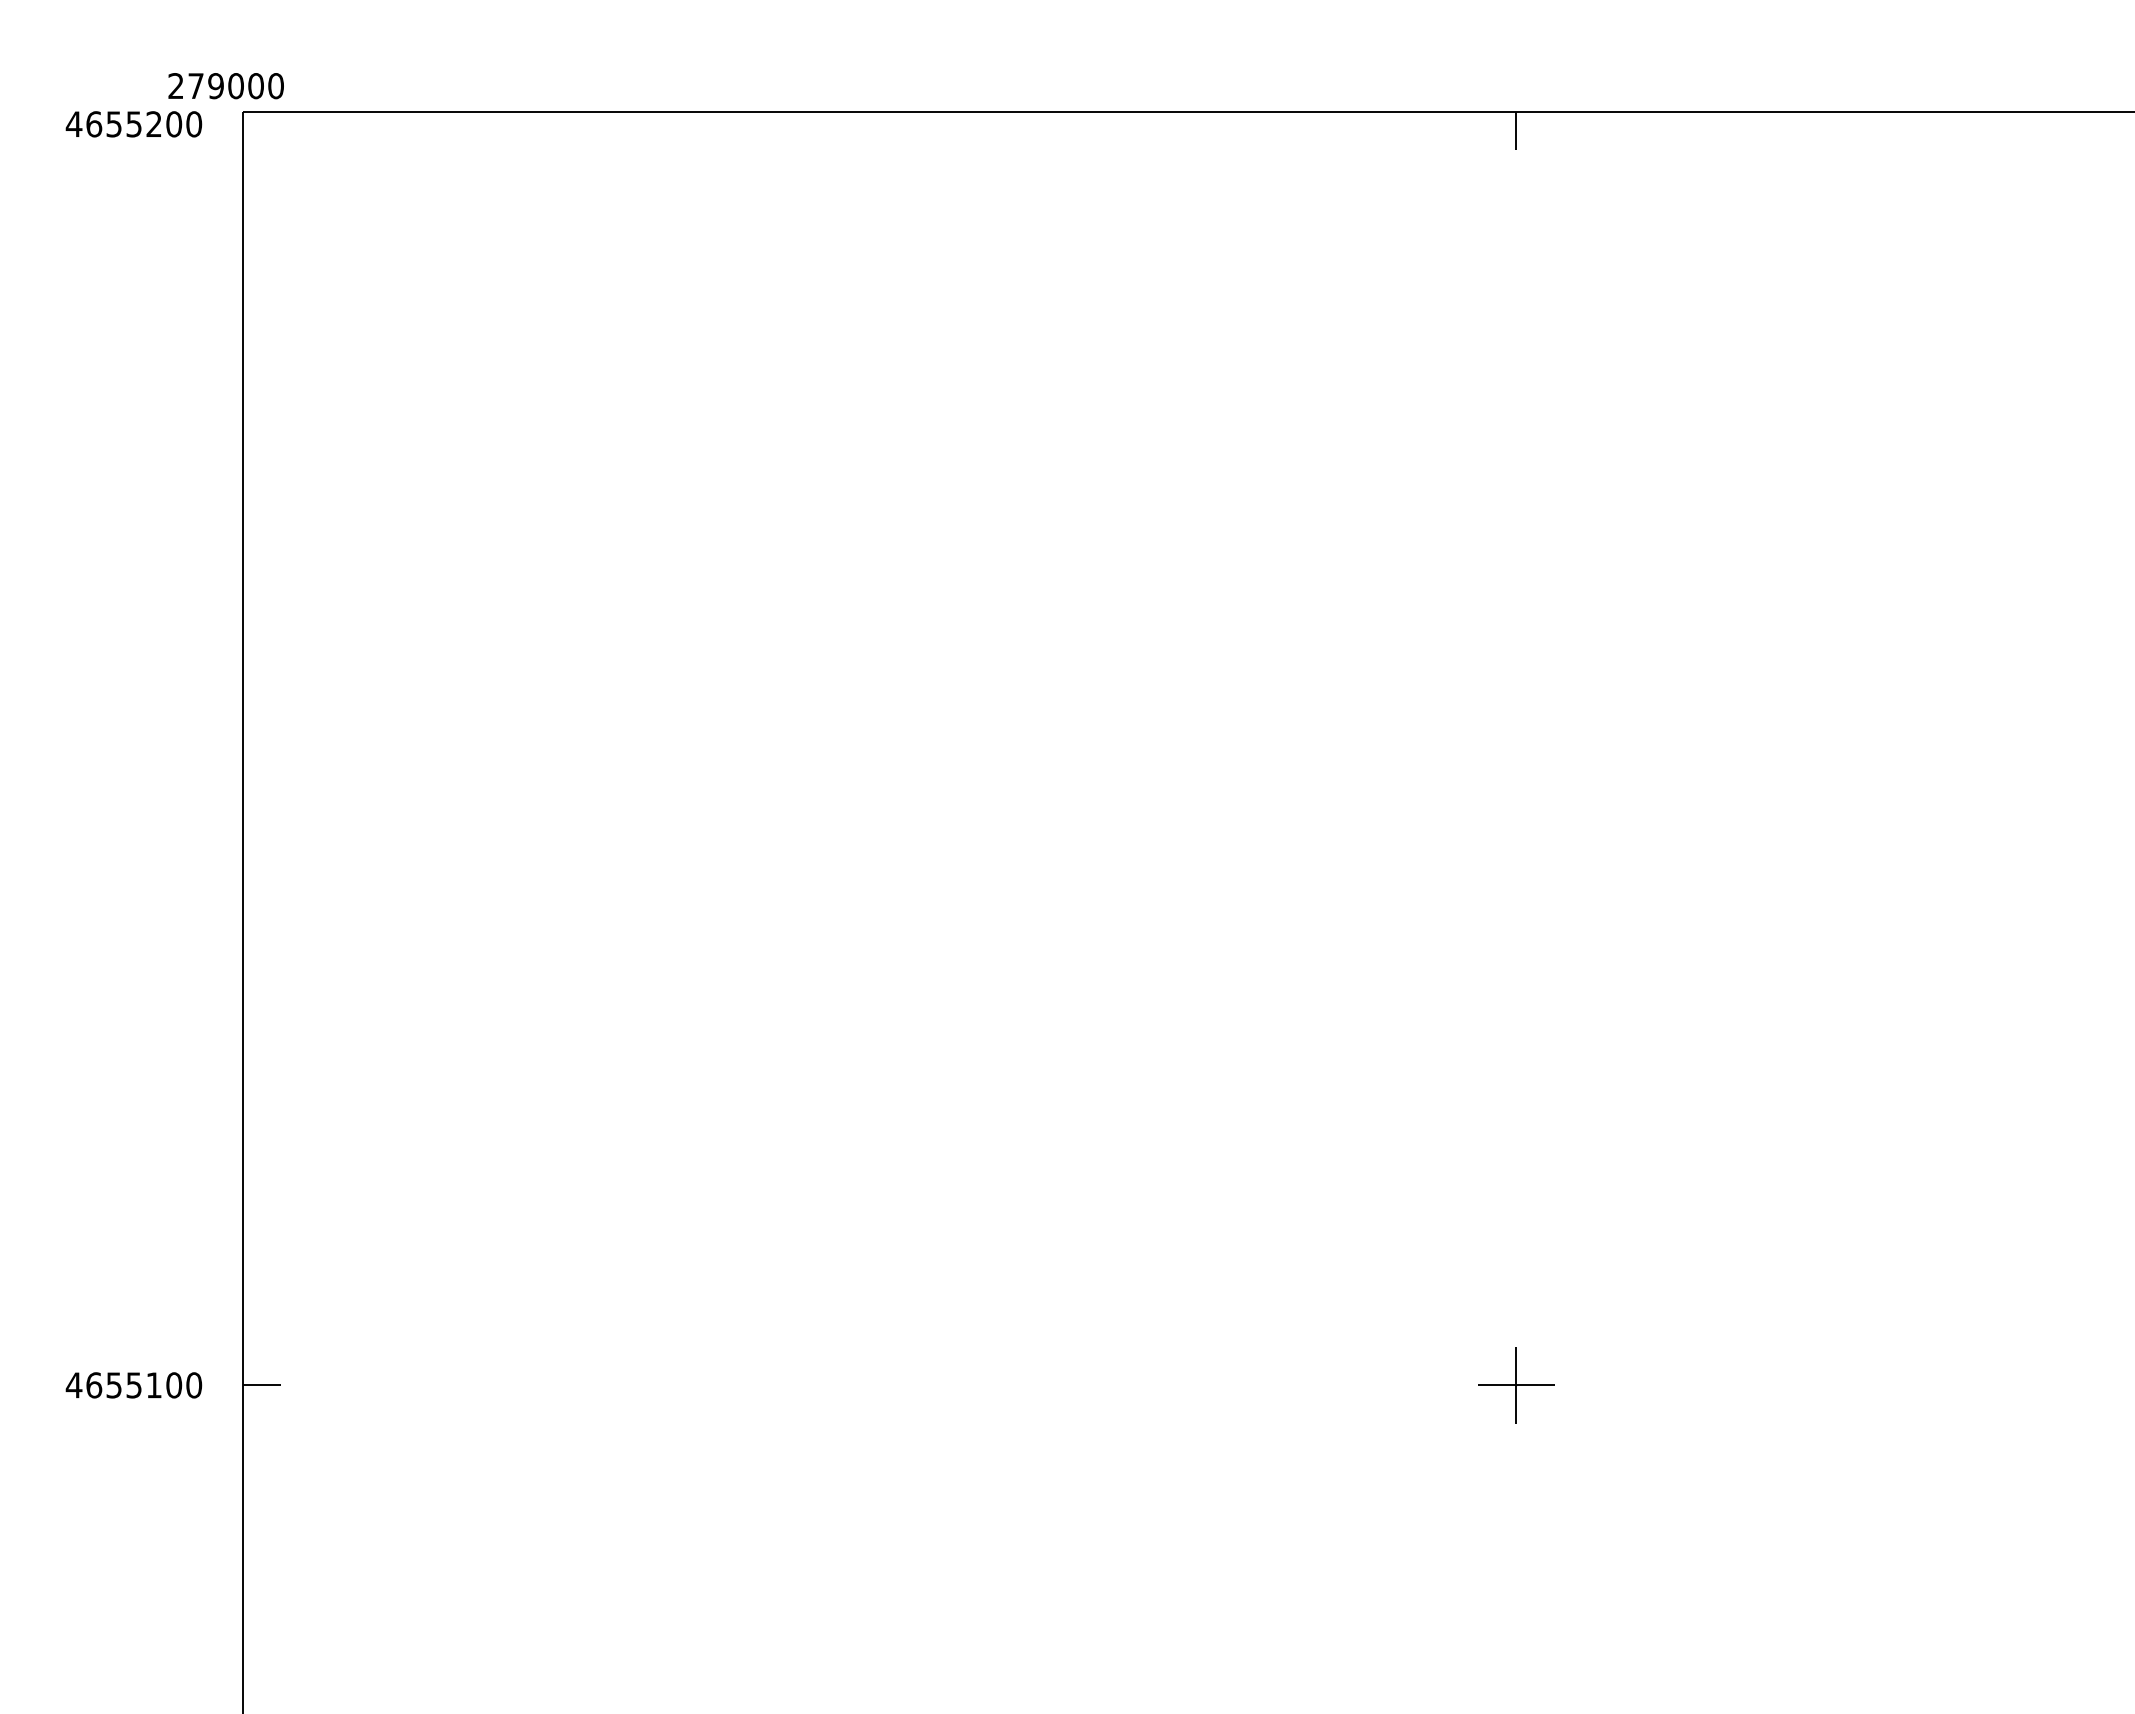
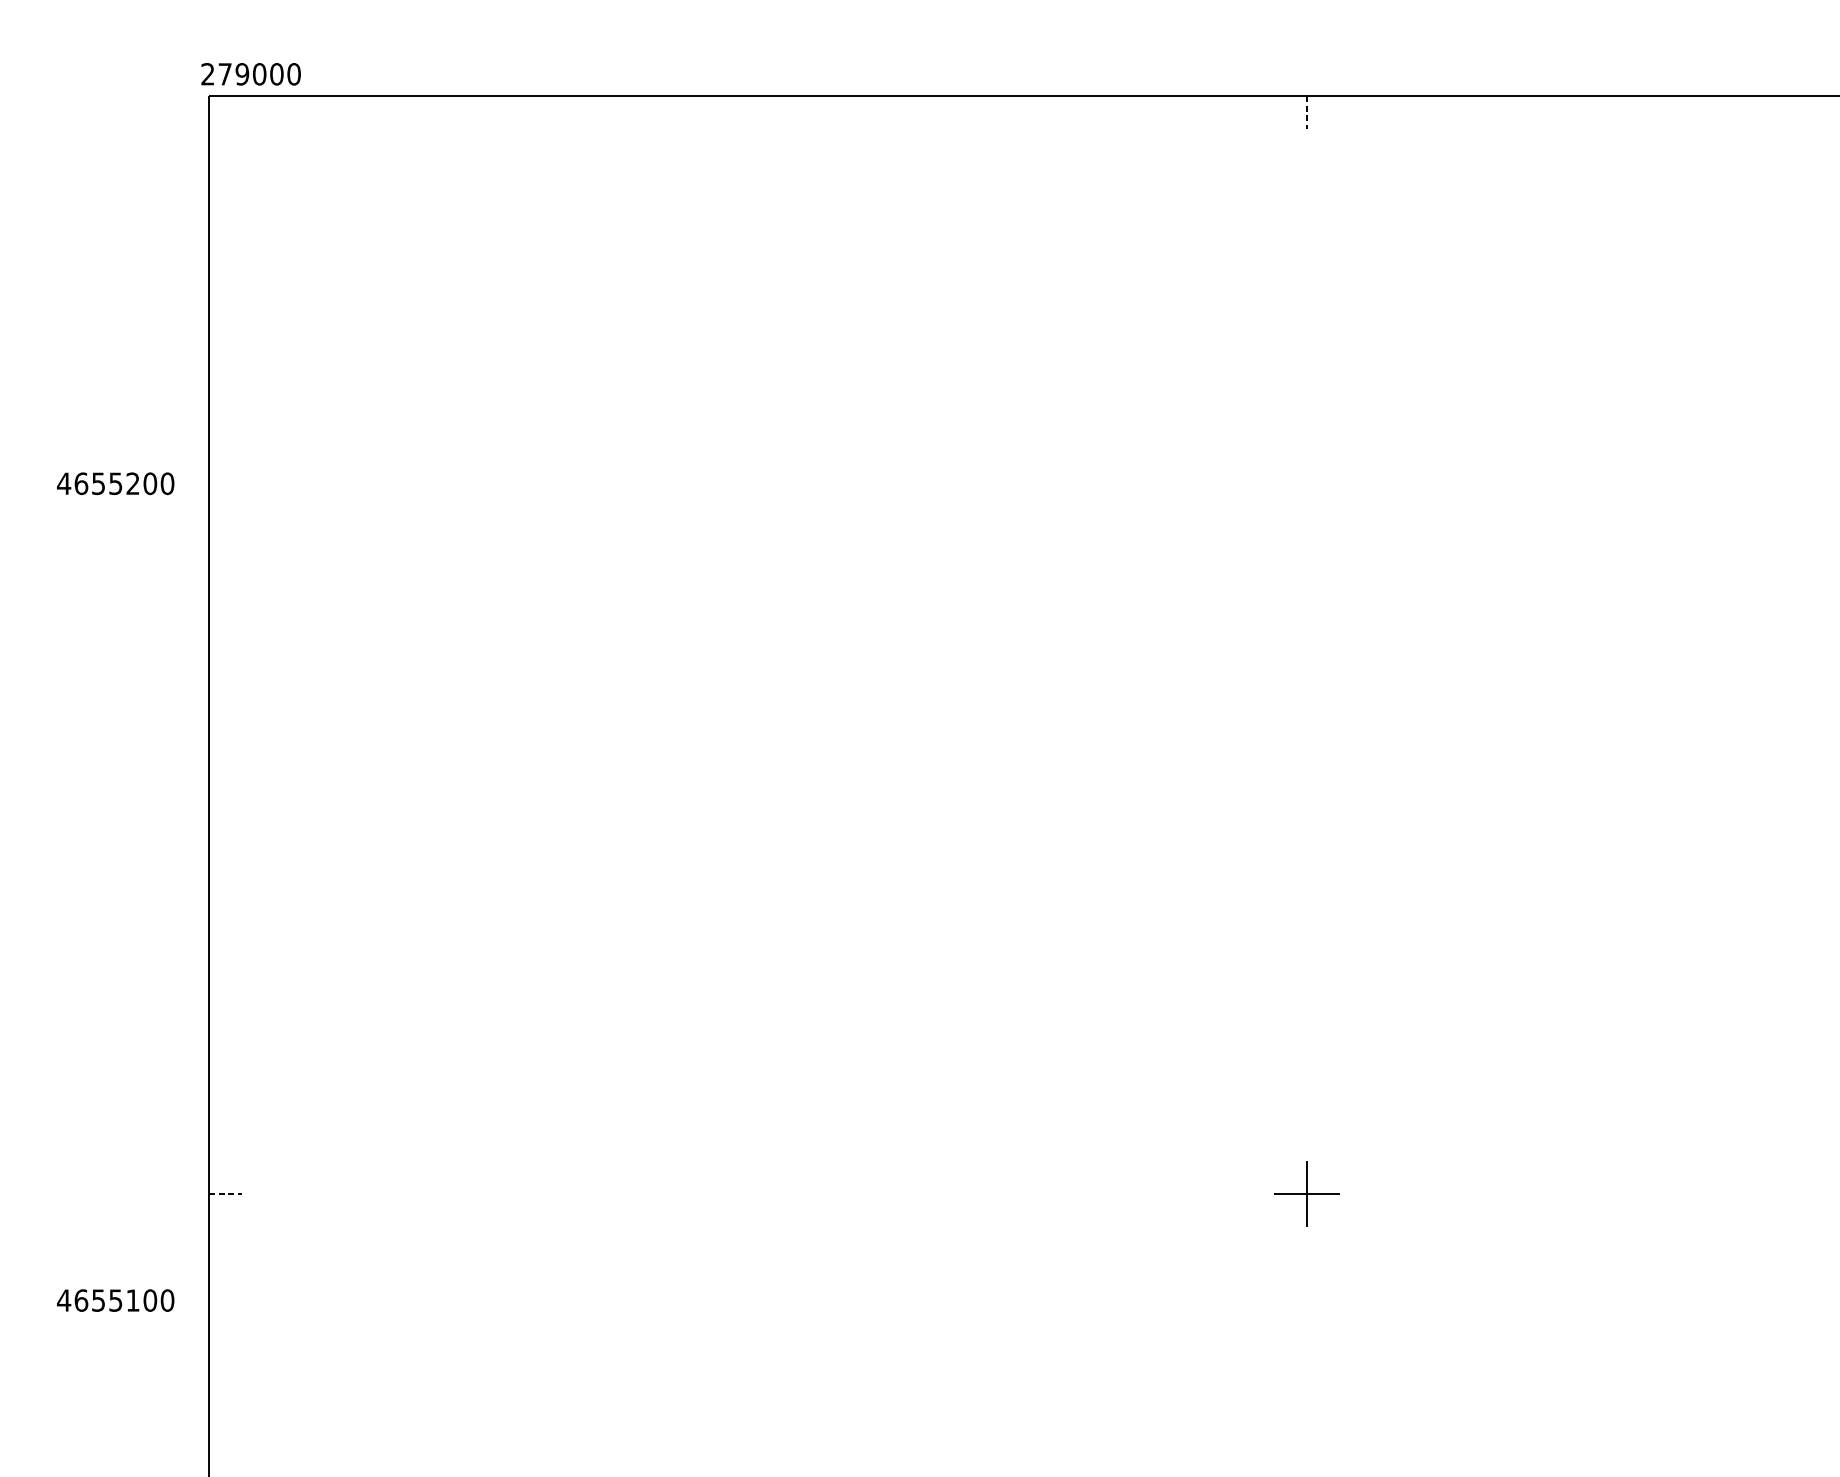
text: (225, 86) -> (250, 74), moved
text: (133, 124) -> (115, 483), moved
line: (1516, 131) -> (1306, 113), solid -> dashed
text: (133, 1385) -> (115, 1300), moved
line: (262, 1385) -> (226, 1193), solid -> dashed

